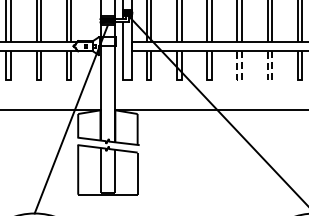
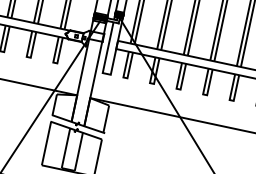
line: (239, 80) -> (204, 95), dashed -> solid
line: (269, 80) -> (231, 100), dashed -> solid

